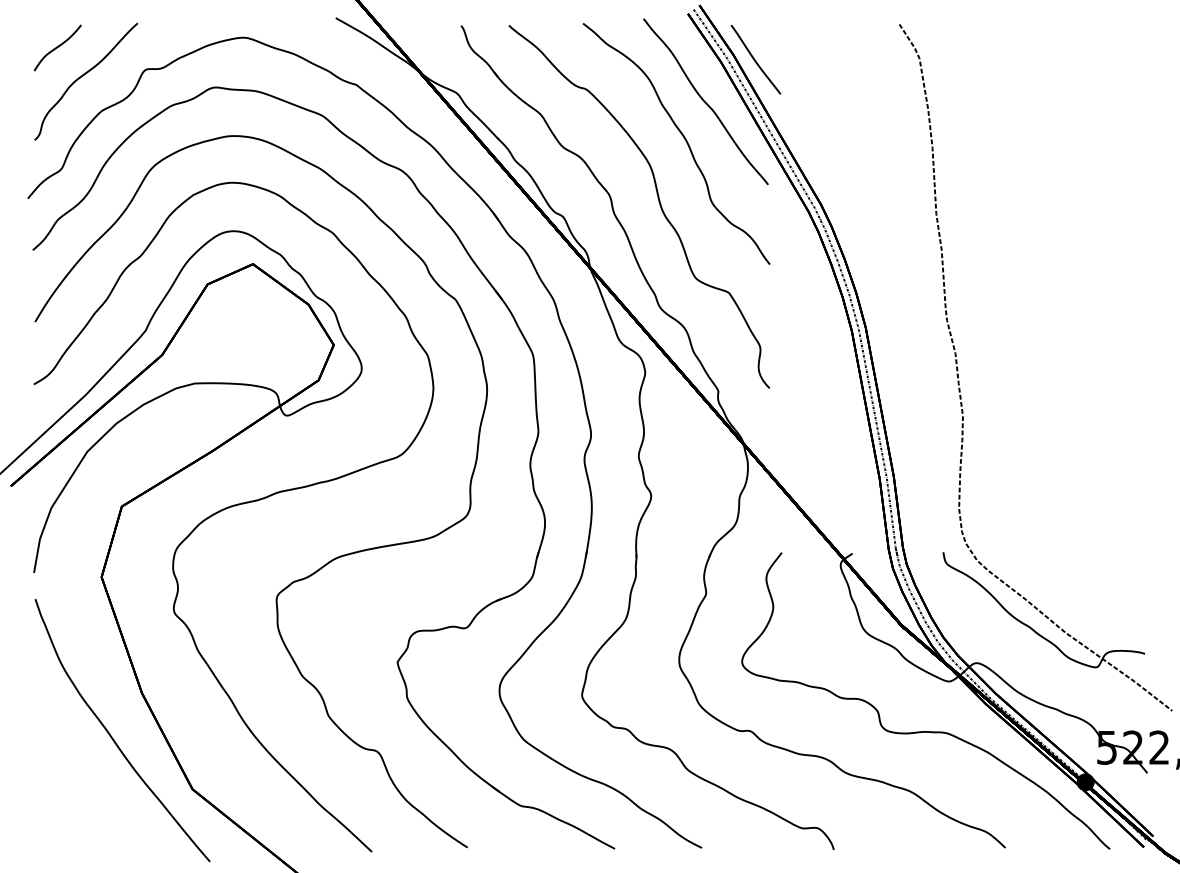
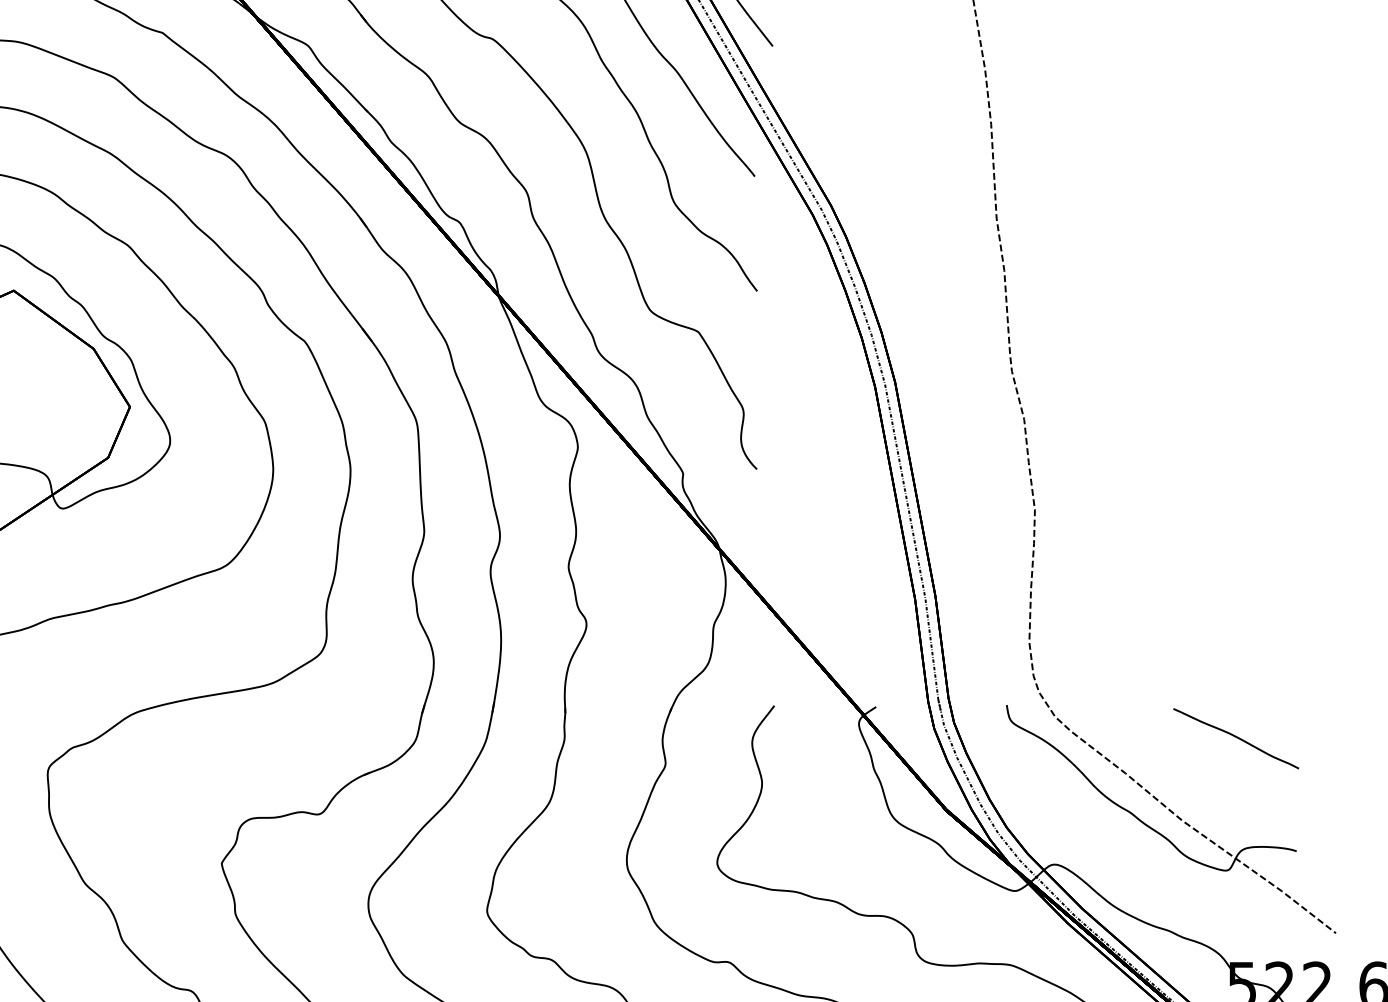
part: (1102, 575) -> (1235, 738), added

